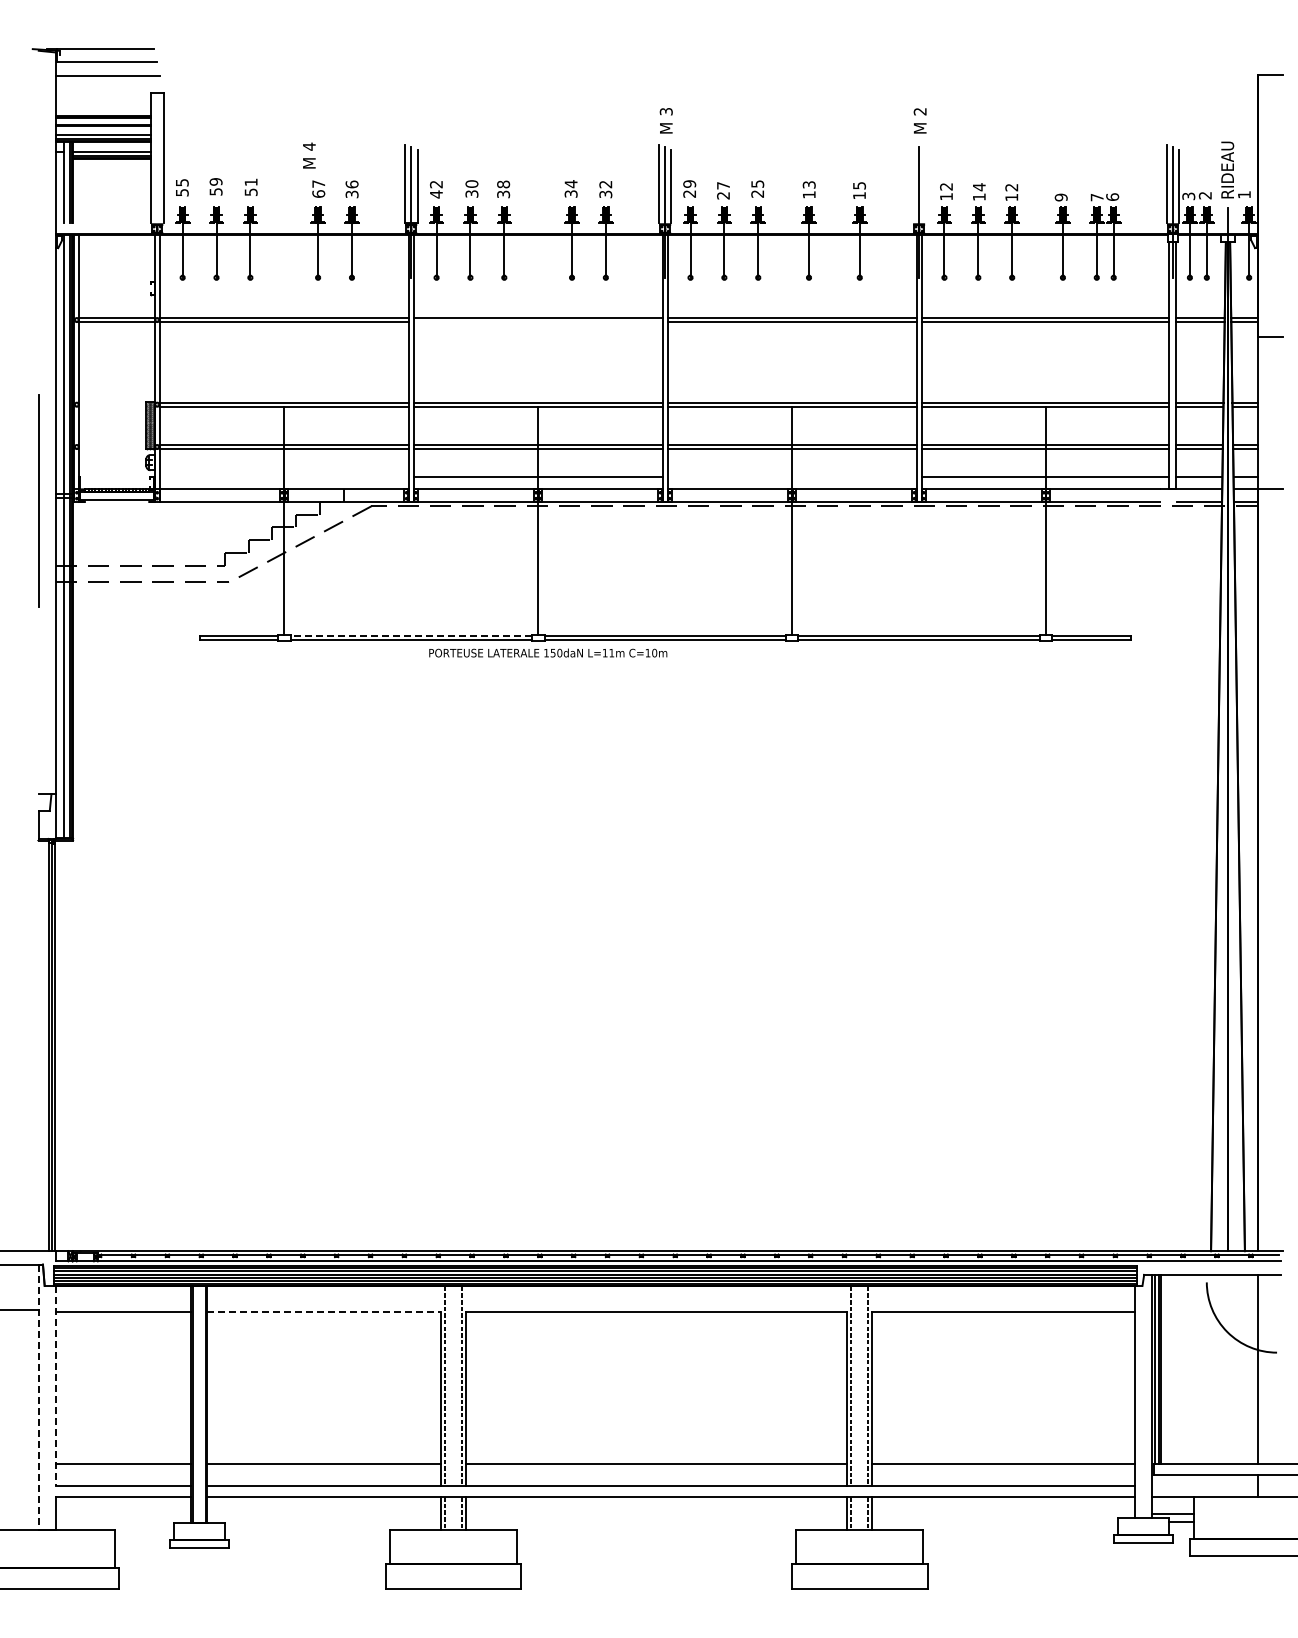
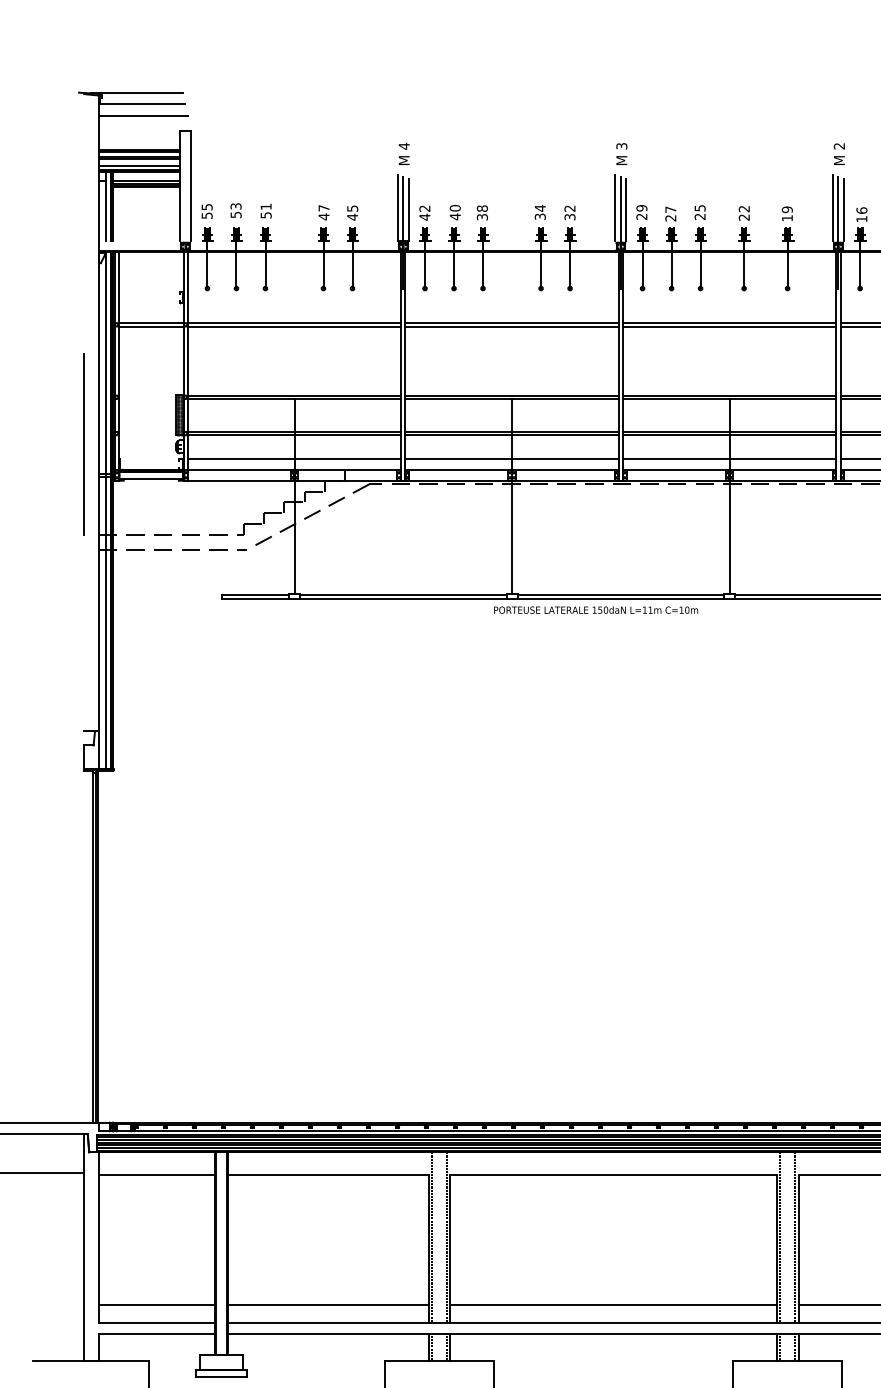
text: (309, 155) -> (404, 153), moved
text: (215, 181) -> (235, 206), 59 -> 53
line: (912, 183) -> (832, 207), added
text: (859, 185) -> (787, 209), 15 -> 19
line: (925, 185) -> (843, 209), added
text: (946, 186) -> (861, 210), 12 -> 16
text: (351, 189) -> (352, 212), 36 -> 45
text: (808, 189) -> (743, 212), 13 -> 22
text: (318, 194) -> (323, 217), 67 -> 47
text: (471, 194) -> (454, 217), 30 -> 40
line: (537, 322) -> (511, 326), added
line: (283, 476) -> (293, 458), added
line: (791, 476) -> (729, 458), added
line: (38, 500) -> (83, 444), moved
line: (411, 635) -> (403, 595), dashed -> solid
text: (548, 652) -> (596, 609), moved
line: (324, 1312) -> (328, 1175), dashed -> solid
line: (55, 1385) -> (98, 1237), dashed -> solid
line: (38, 1397) -> (83, 1247), dashed -> solid

